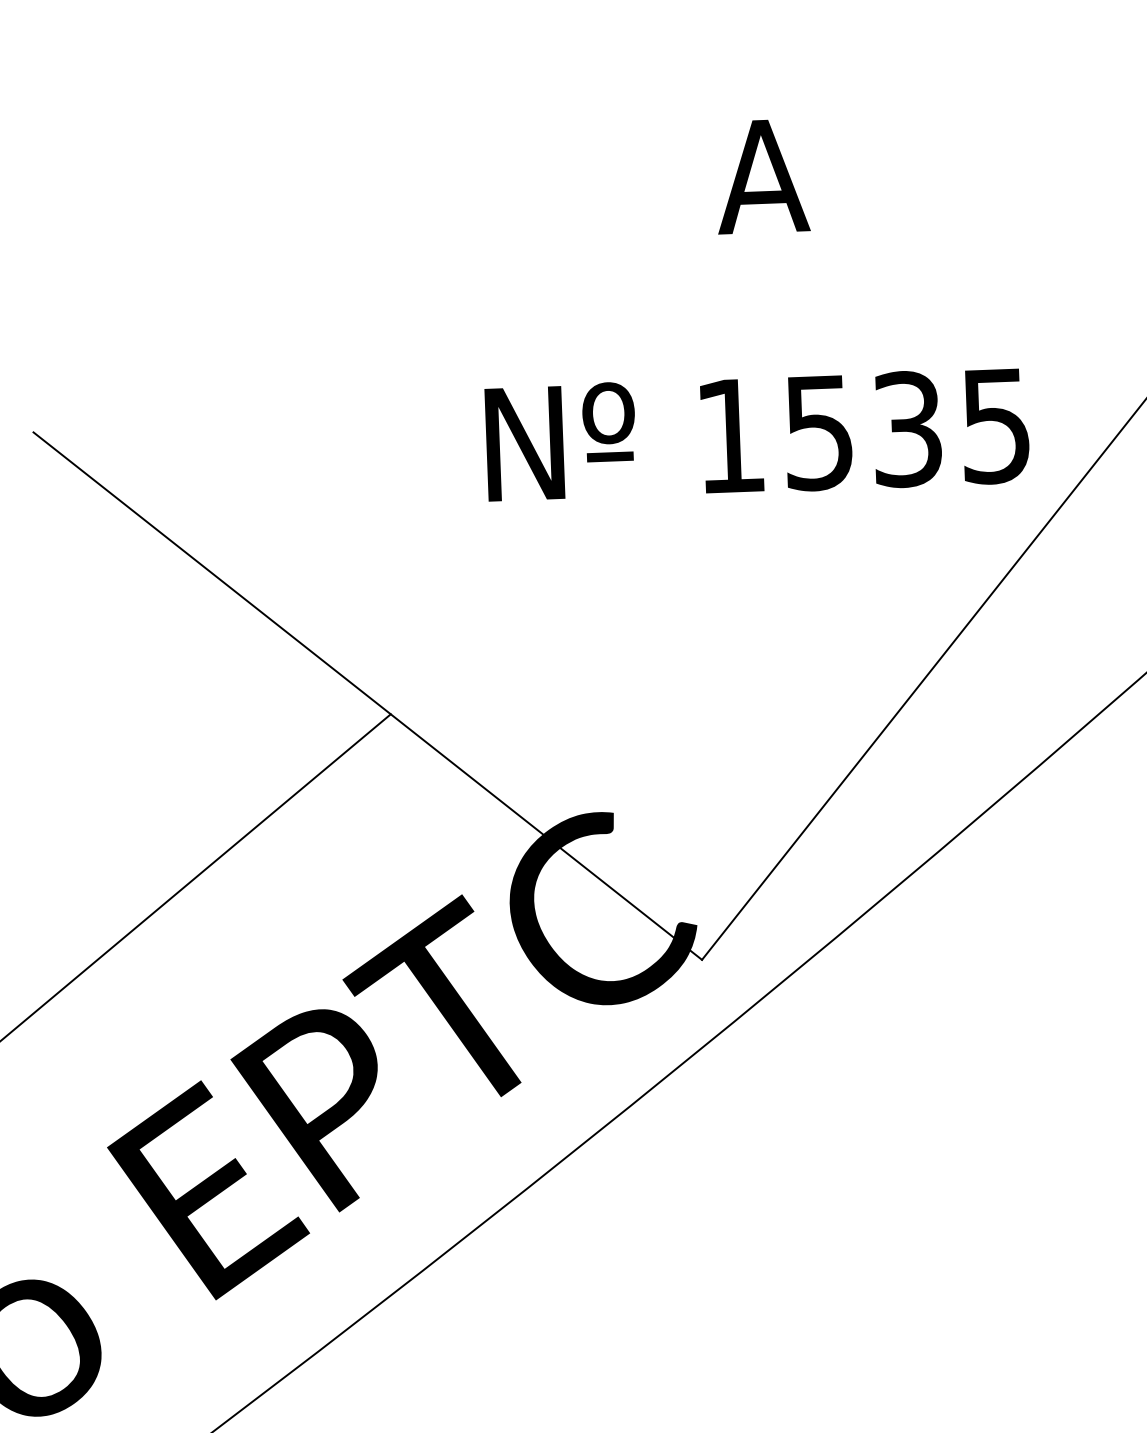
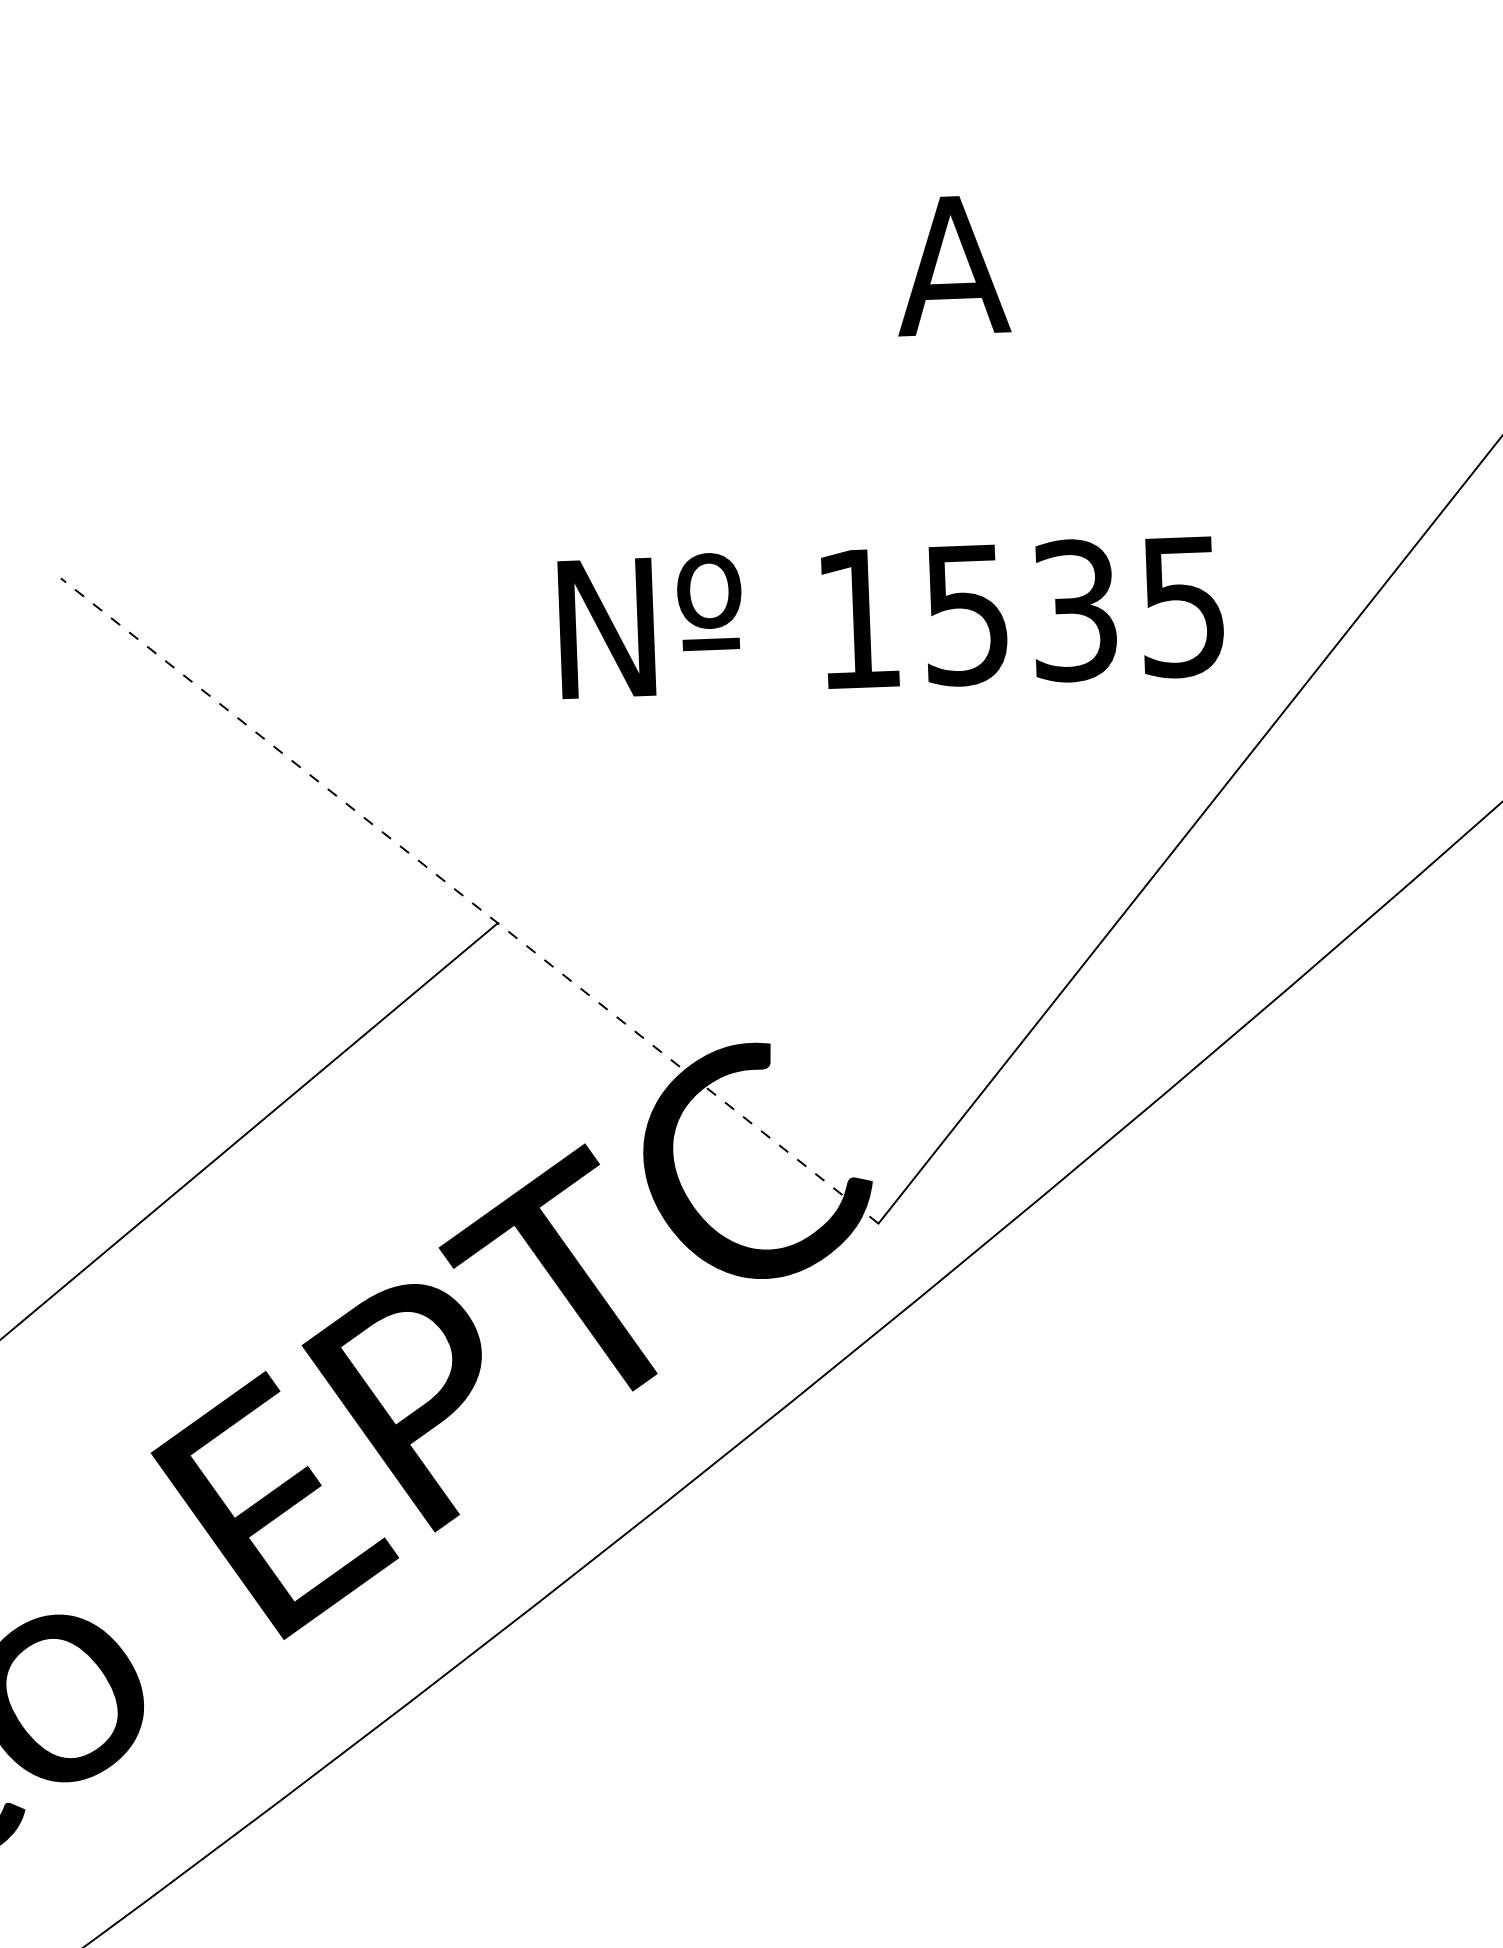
text: (756, 434) -> (890, 617), moved
line: (367, 695) -> (469, 900), solid -> dashed

